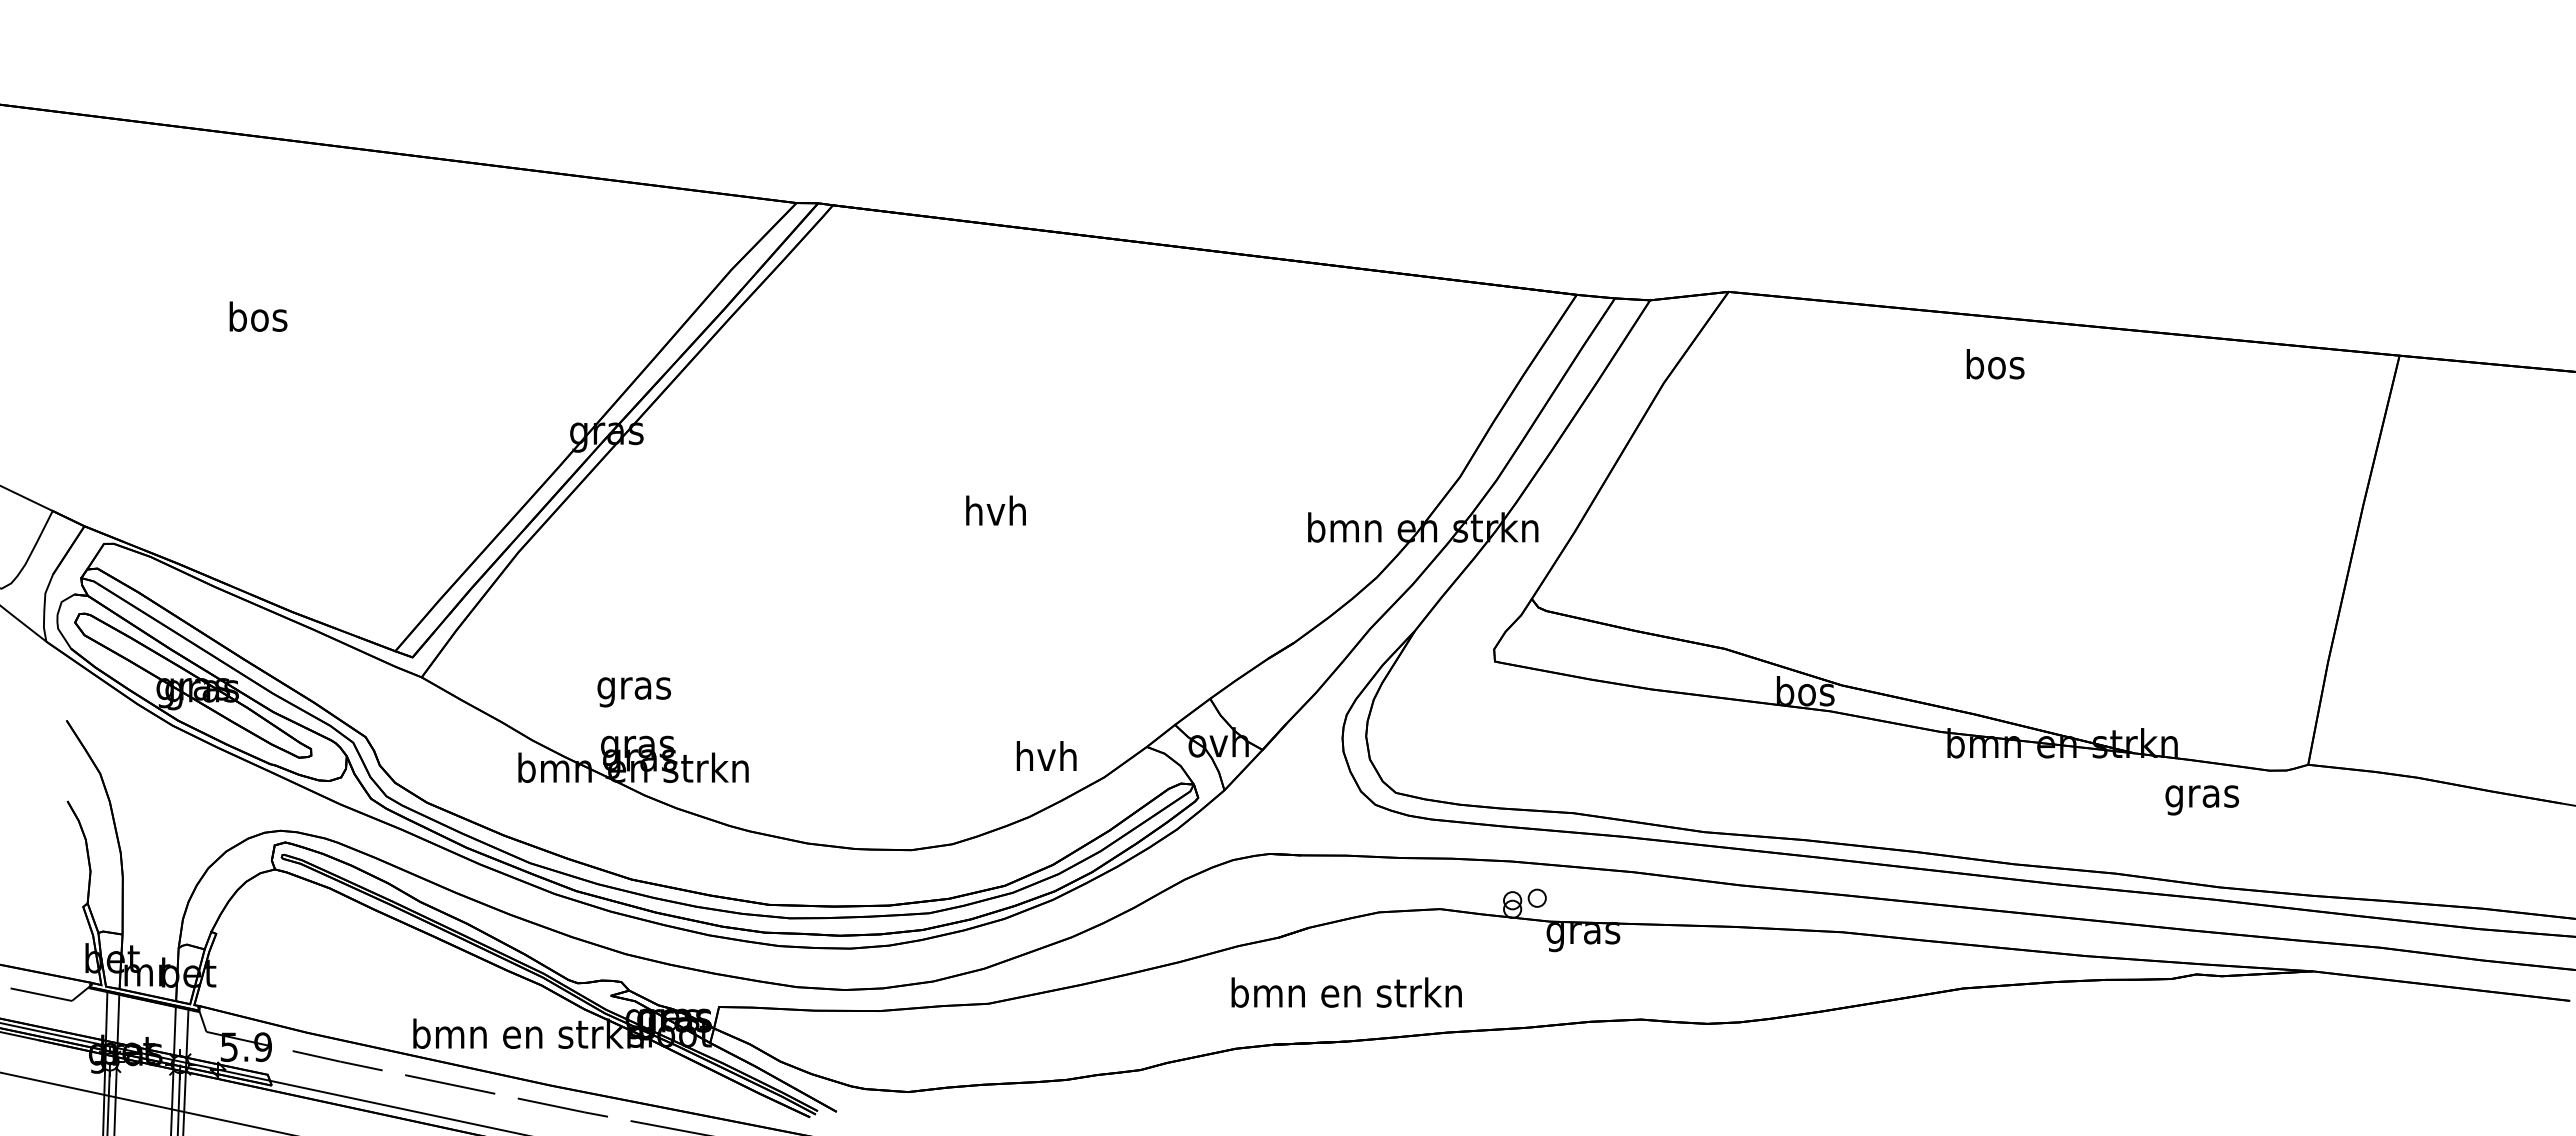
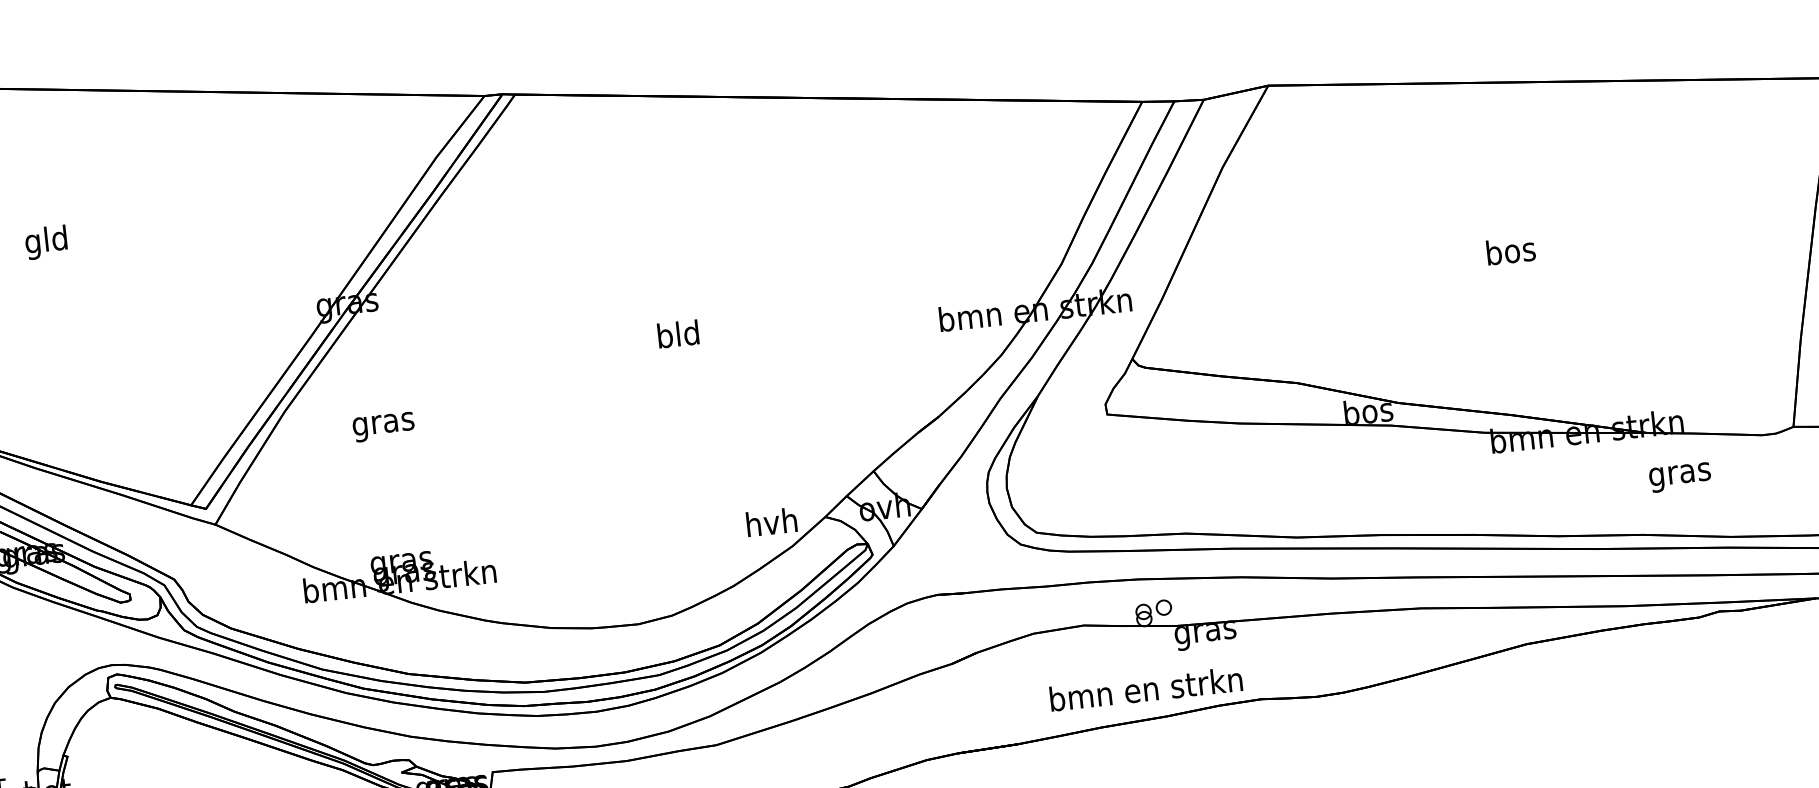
text: (258, 320) -> (47, 242), bos -> gld
text: (1995, 364) -> (1511, 250), moved
text: (995, 510) -> (677, 333), hvh -> bld
text: (633, 692) -> (383, 427), moved
text: (1046, 755) -> (771, 521), moved
text: (2201, 800) -> (1679, 477), moved
text: (1346, 992) -> (1145, 688), moved

